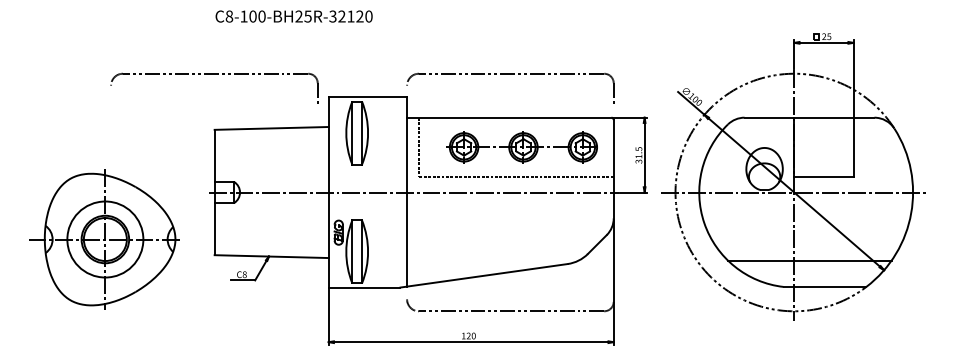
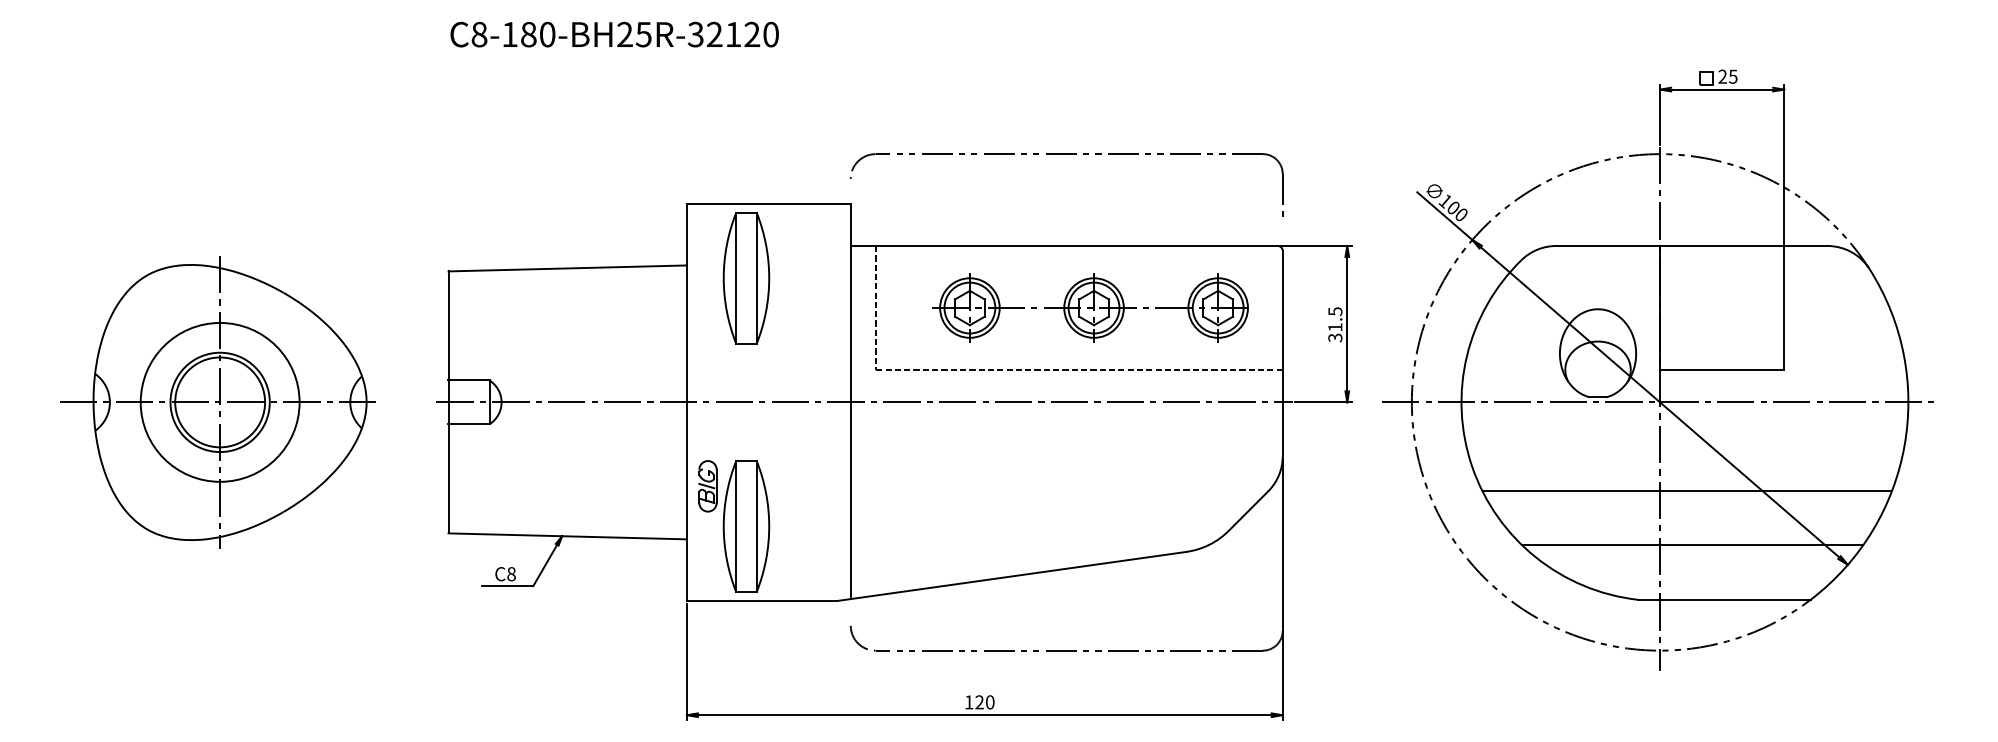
text: (252, 16) -> (527, 34), C8-100-BH25R-32120 -> C8-180-BH25R-32120
part: (214, 74) -> (448, 155), removed
line: (806, 235) -> (1685, 492), added
part: (104, 239) -> (218, 402), moved

